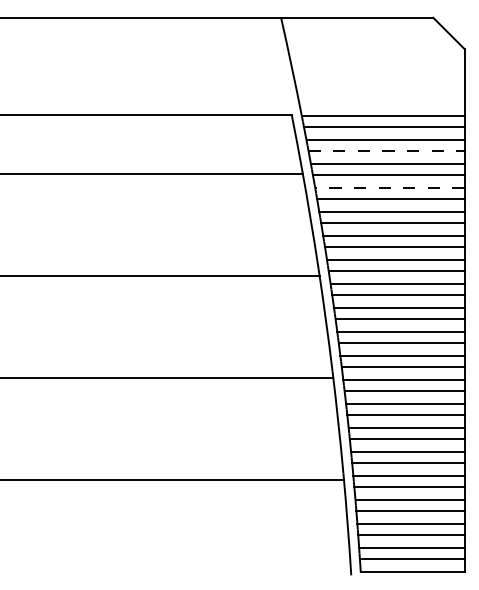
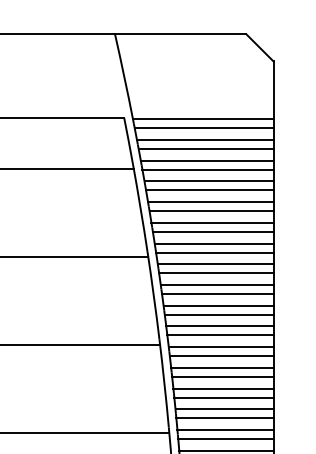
line: (387, 150) -> (206, 148), dashed -> solid
line: (389, 188) -> (208, 181), dashed -> solid

